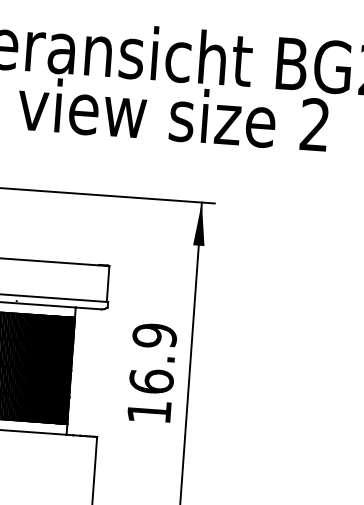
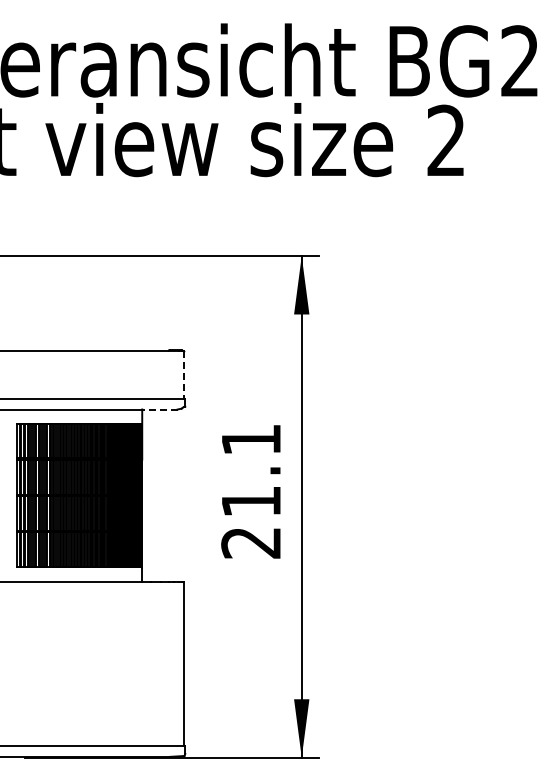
line: (108, 284) -> (183, 375), solid -> dashed
line: (88, 308) -> (159, 409), solid -> dashed
text: (152, 373) -> (251, 490), 16.9 -> 21.1

